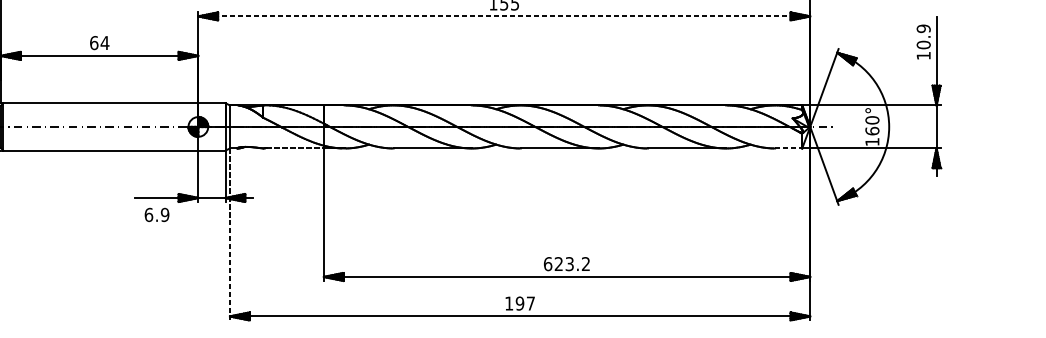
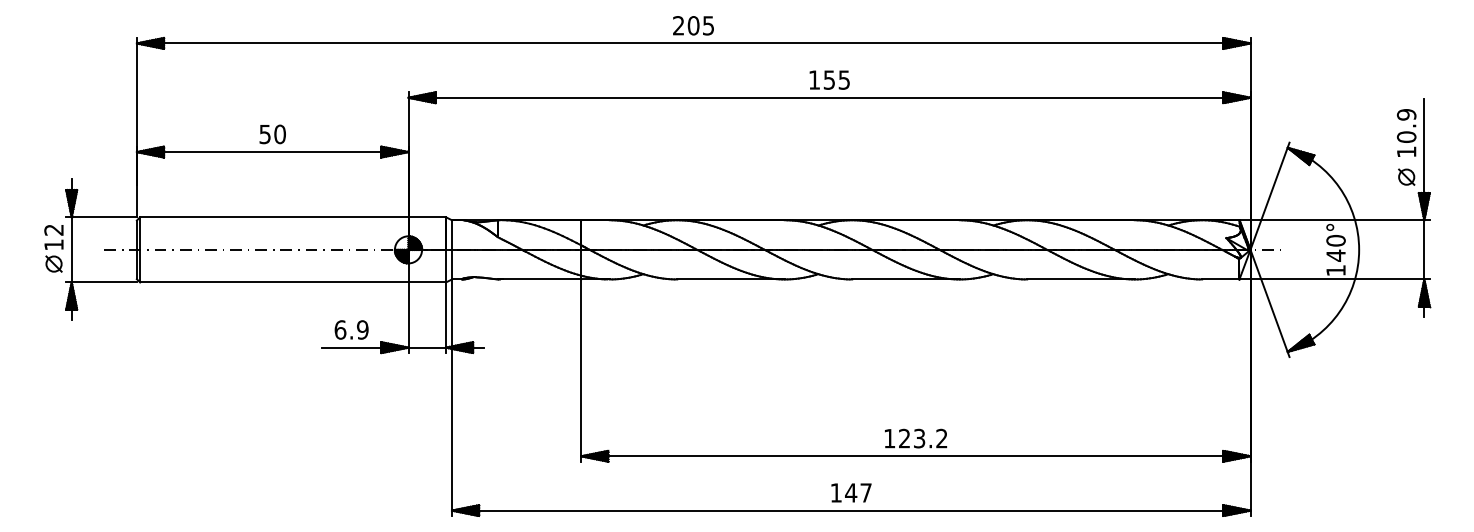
line: (504, 16) -> (829, 97), dashed -> solid
text: (99, 43) -> (272, 134), 64 -> 50
part: (923, 73) -> (1406, 176), added
text: (872, 131) -> (1335, 255), 160° -> 140°
line: (295, 148) -> (541, 279), dashed -> solid
line: (788, 148) -> (1220, 279), dashed -> solid
text: (156, 214) -> (351, 329), moved
line: (229, 234) -> (451, 398), dashed -> solid
text: (547, 264) -> (889, 438), 623.2 -> 123.2
text: (520, 303) -> (851, 492), 197 -> 147

